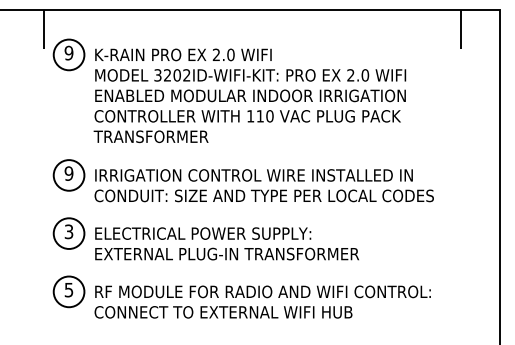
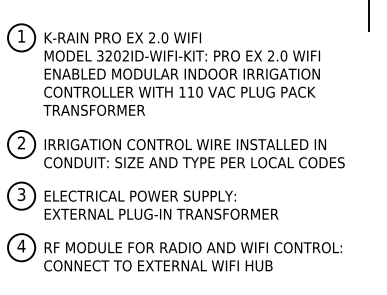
text: (68, 52) -> (21, 35), 9 -> 1
text: (68, 173) -> (21, 142), 9 -> 2
text: (68, 290) -> (21, 246), 5 -> 4

